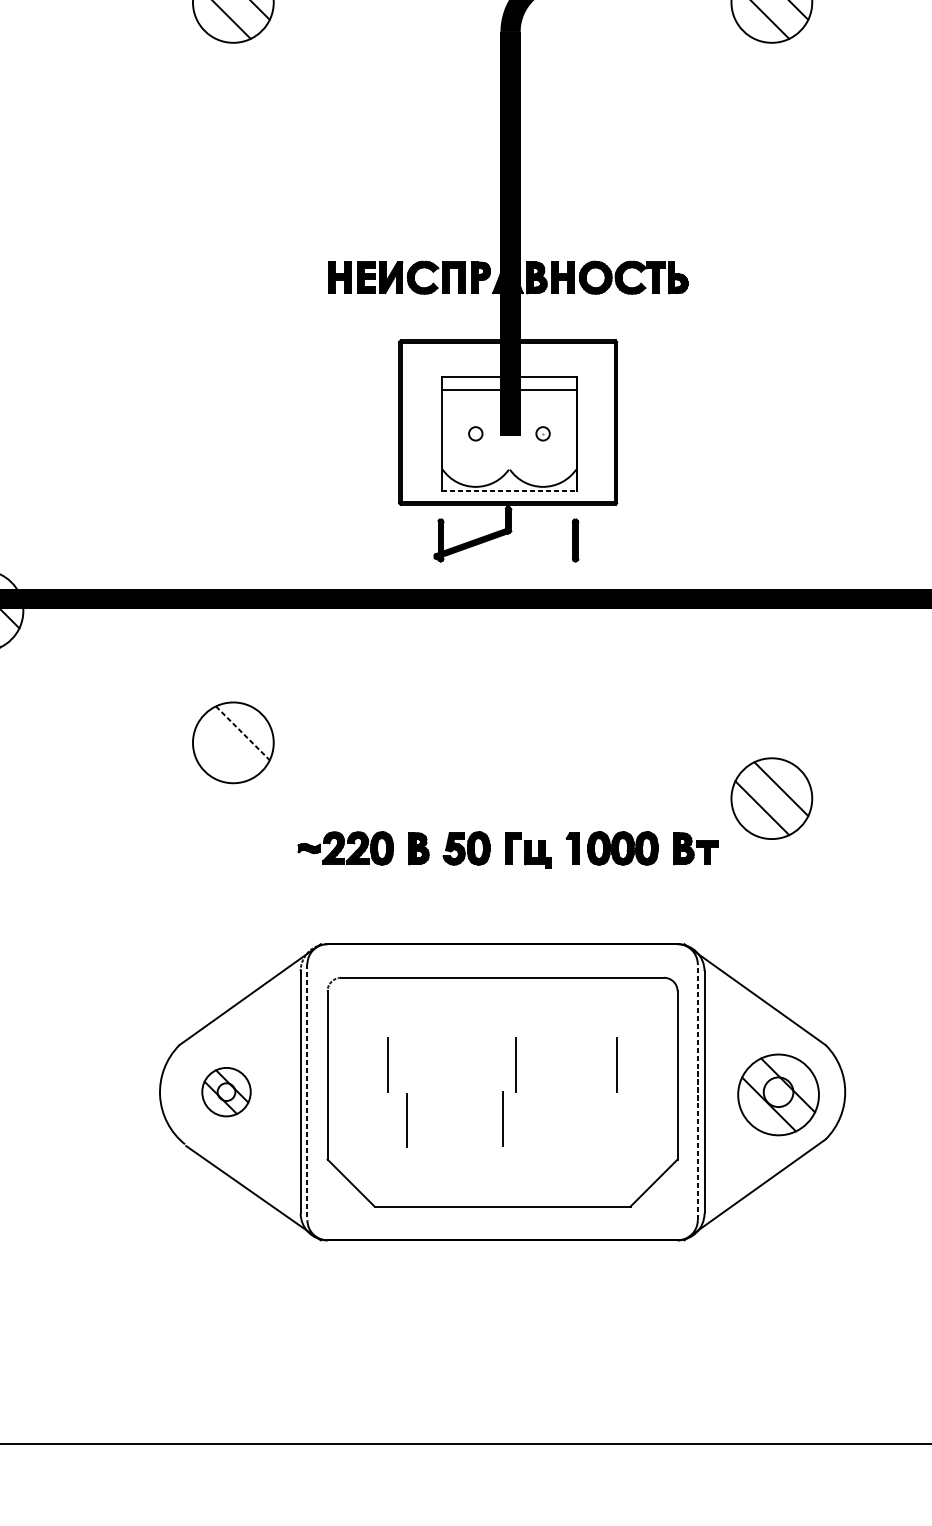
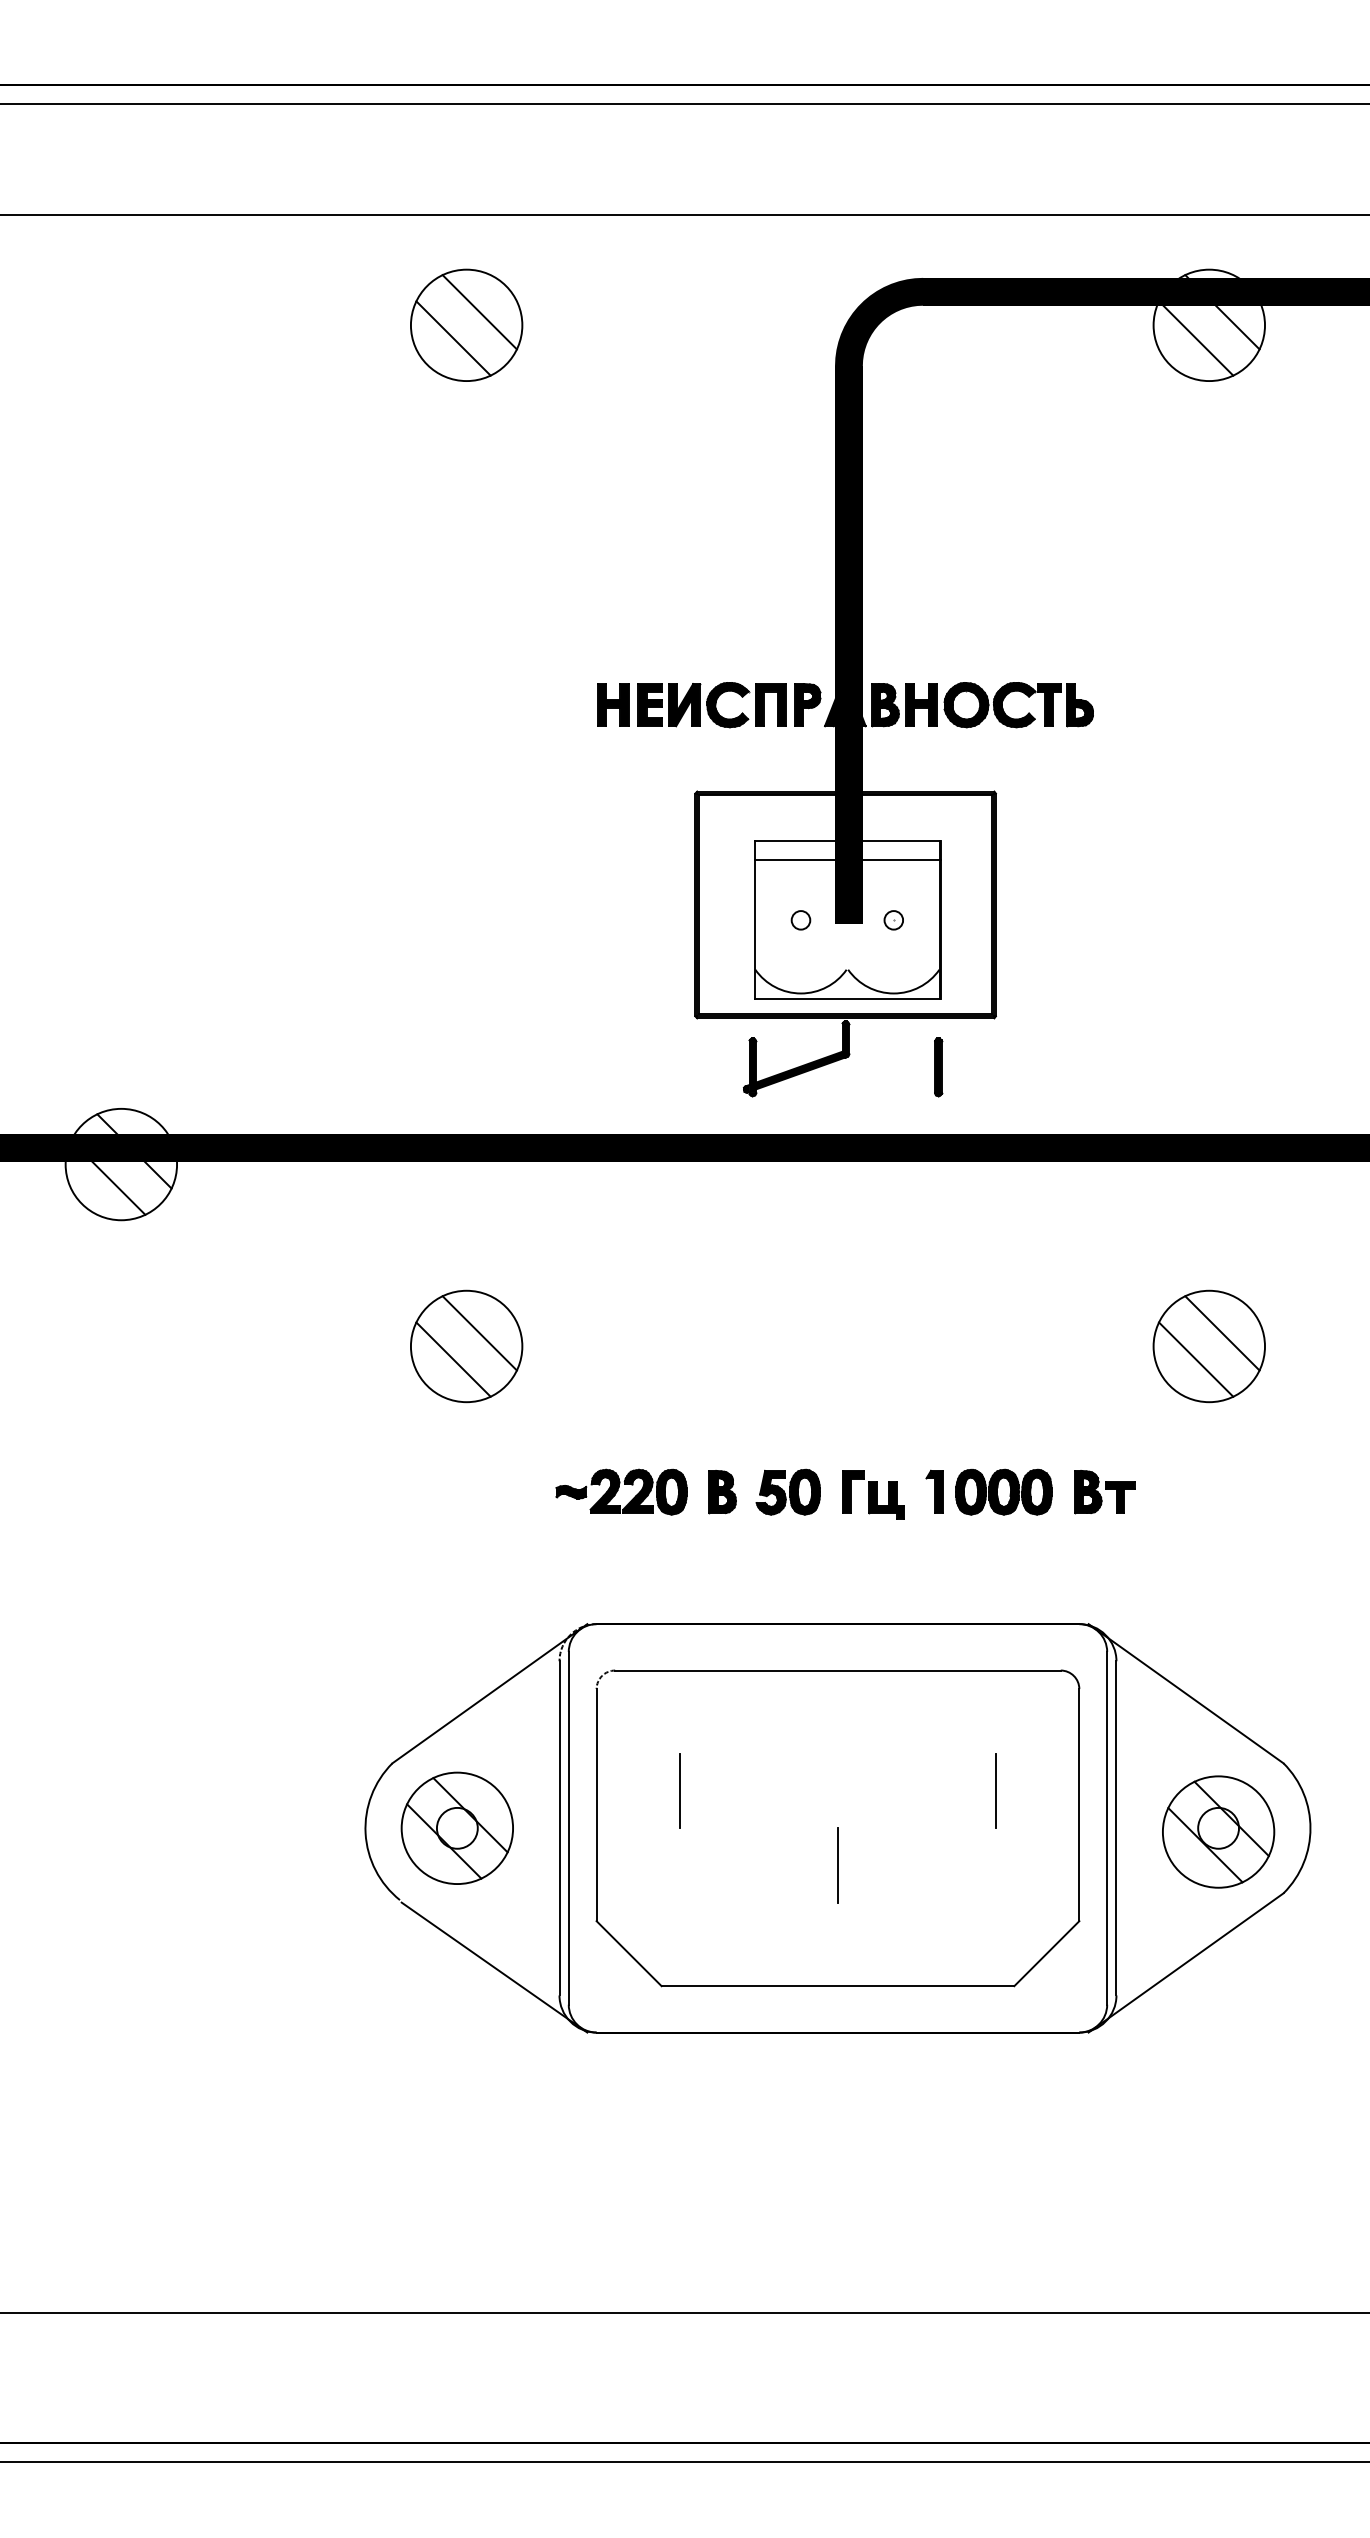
line: (509, 491) -> (847, 999), dashed -> solid
line: (242, 733) -> (479, 1333), dashed -> solid
line: (223, 752) -> (453, 1359), added
part: (771, 798) -> (1208, 1346), moved
line: (515, 1064) -> (855, 1790), removed
part: (225, 1091) -> (456, 1827), size x1.67
line: (698, 1091) -> (1107, 1827), dashed -> solid
line: (307, 1092) -> (568, 1828), dashed -> solid
line: (407, 1119) -> (706, 1866), removed

